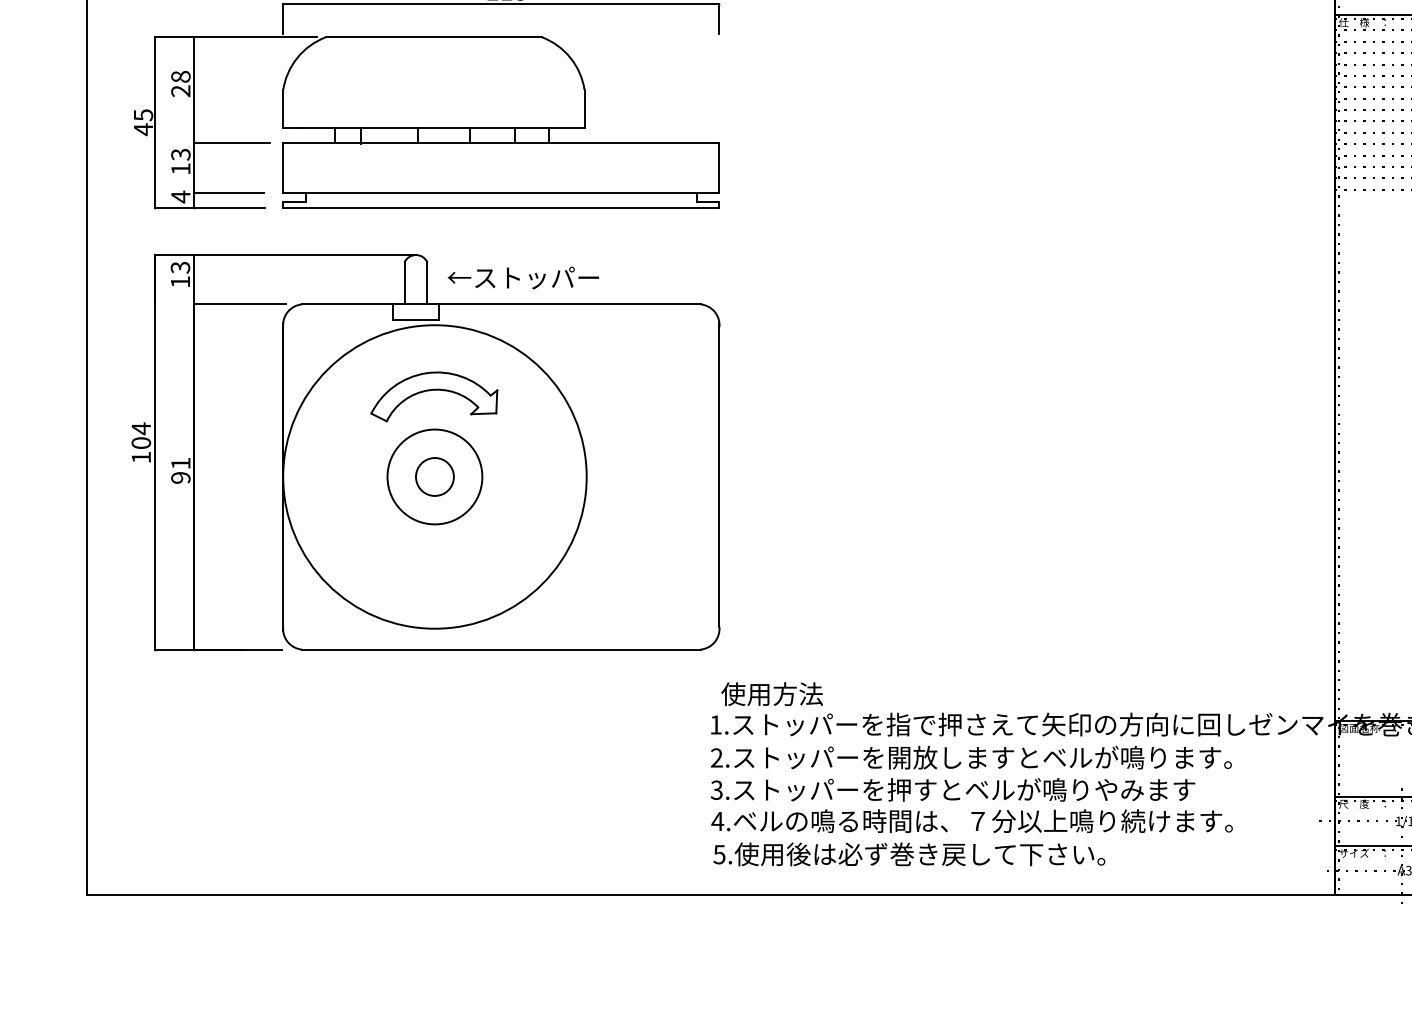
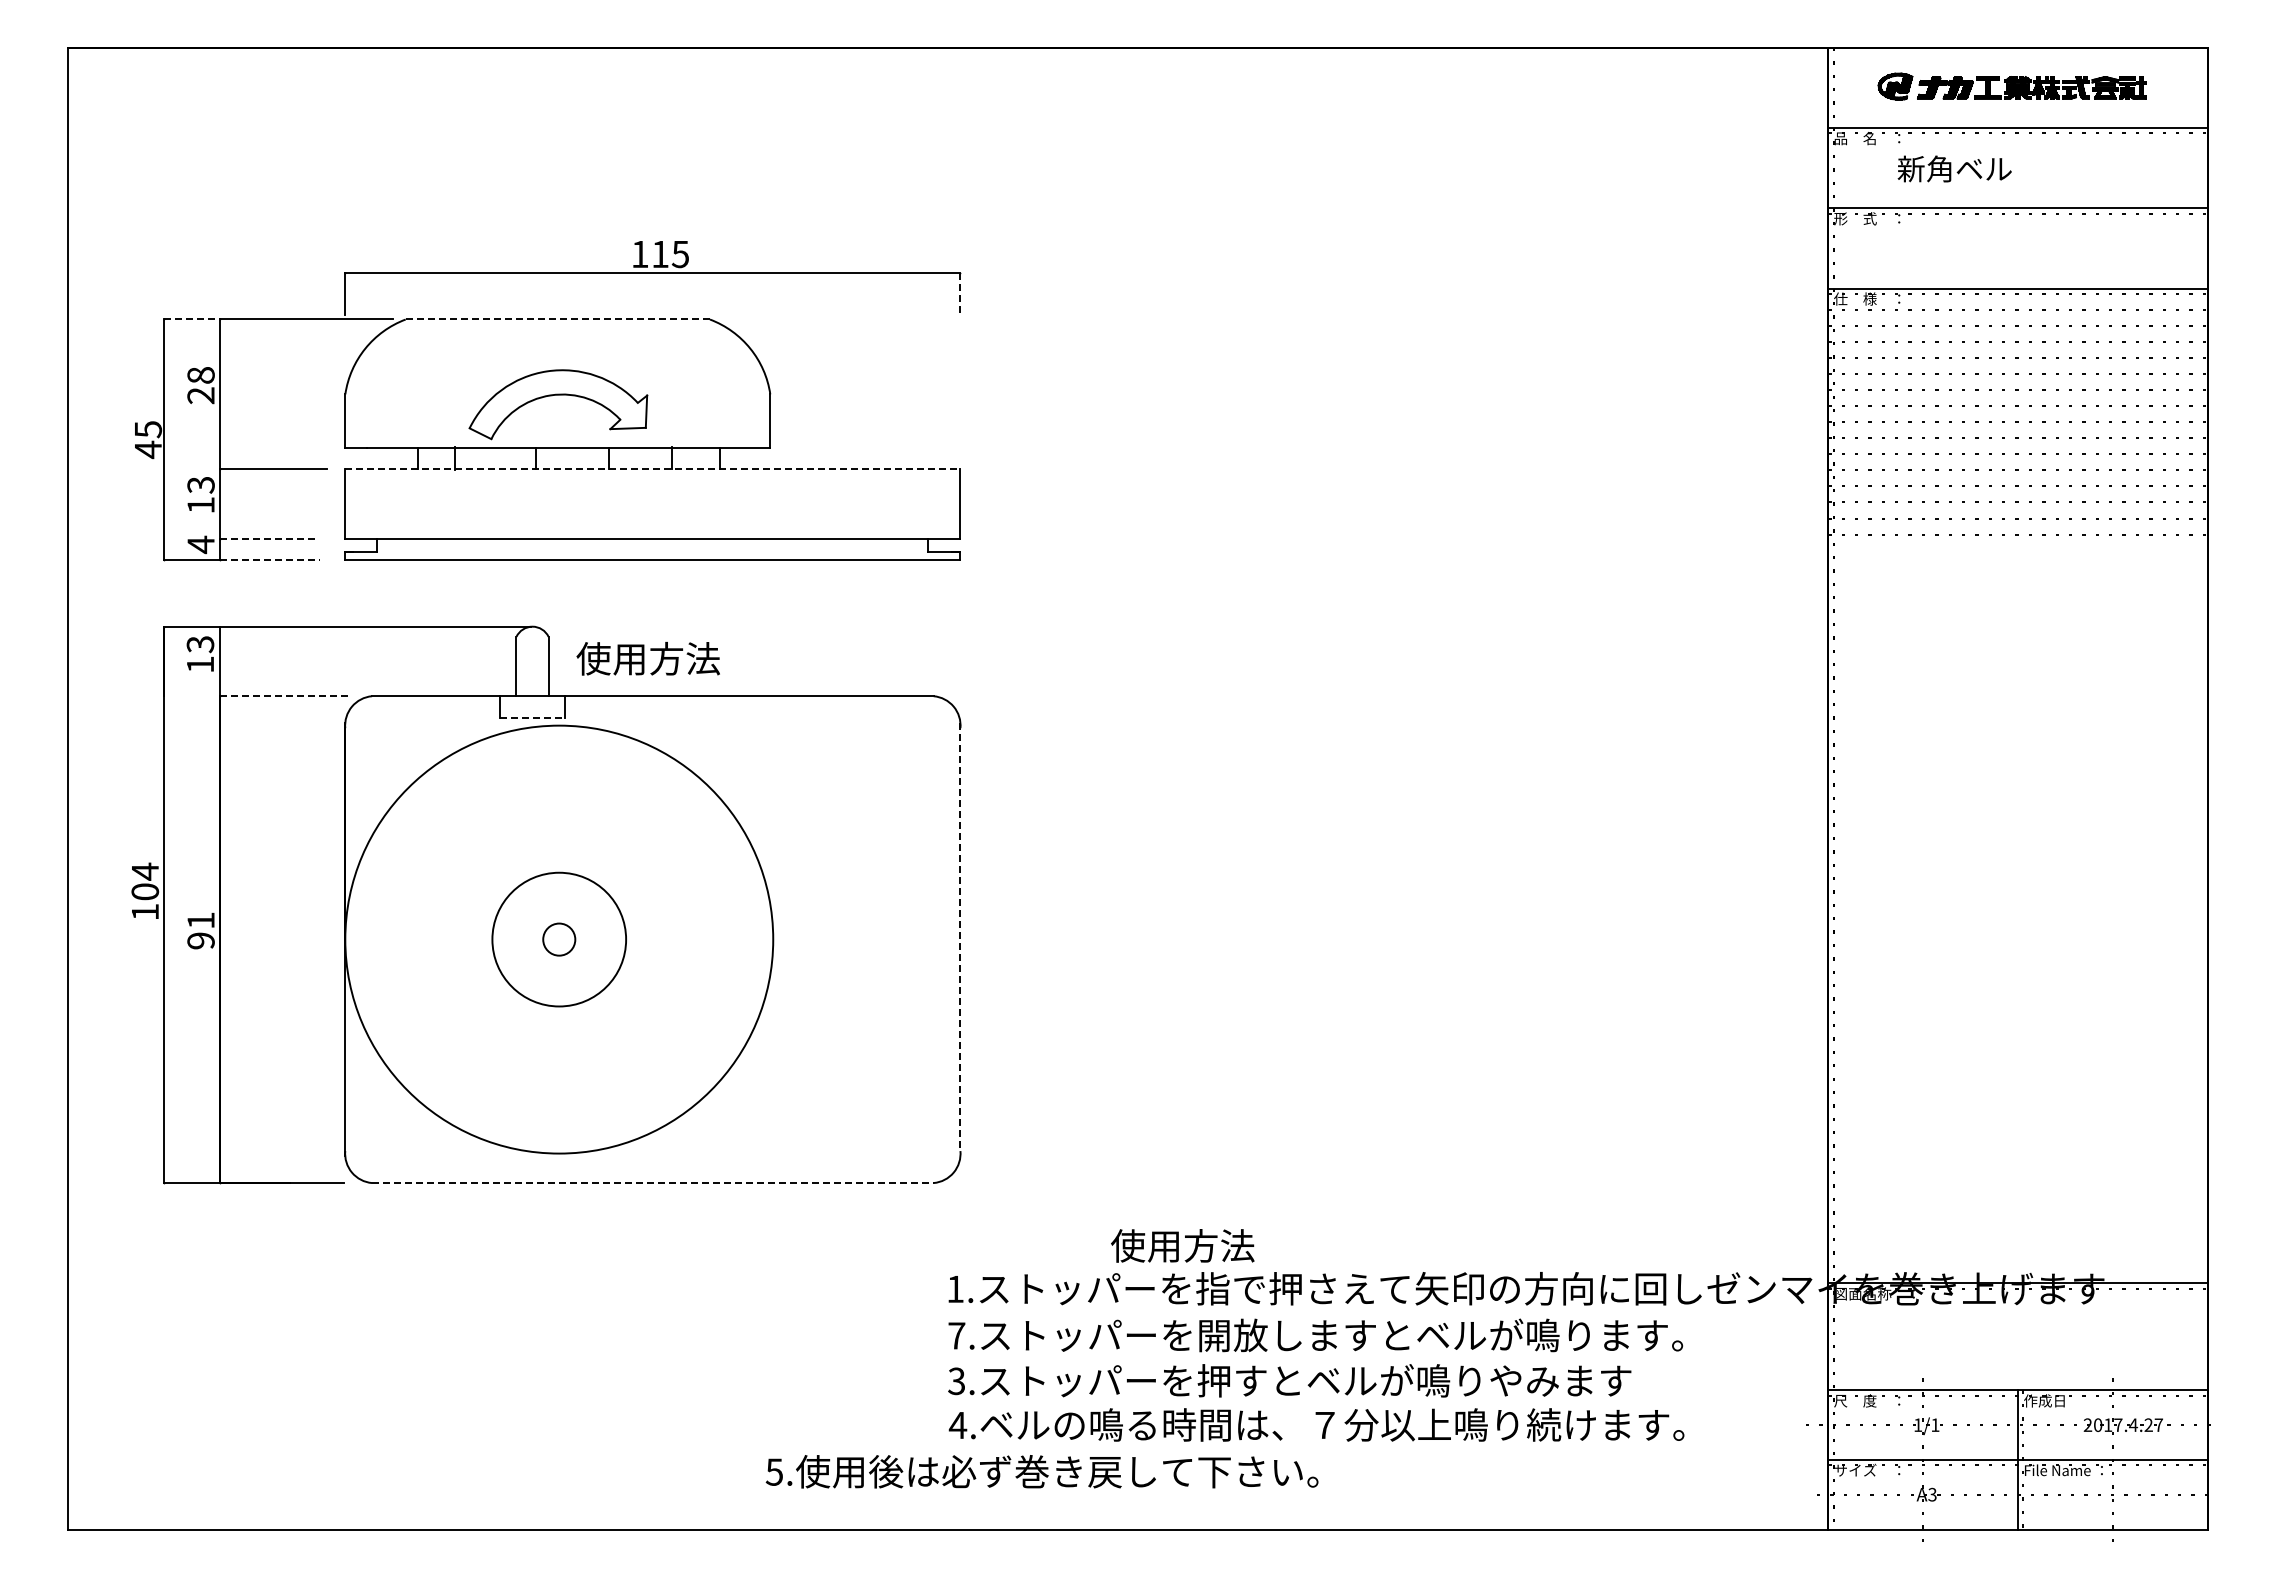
line: (719, 19) -> (960, 294), solid -> dashed
line: (174, 37) -> (191, 319), solid -> dashed
line: (433, 37) -> (557, 319), solid -> dashed
line: (501, 143) -> (652, 469), solid -> dashed
line: (229, 192) -> (269, 538), solid -> dashed
line: (230, 208) -> (270, 560), solid -> dashed
text: (523, 277) -> (683, 658), ←ストッパー -> 使用方法
line: (240, 304) -> (284, 696), solid -> dashed
line: (416, 319) -> (533, 717), solid -> dashed
part: (434, 390) -> (558, 395), moved
line: (719, 475) -> (960, 937), solid -> dashed
circle: (435, 476) -> (559, 939), size x0.6
line: (501, 649) -> (652, 1183), solid -> dashed
text: (771, 693) -> (1182, 1245), moved
text: (716, 757) -> (956, 1335), 2. -> 7.
text: (908, 854) -> (1041, 1471), moved

